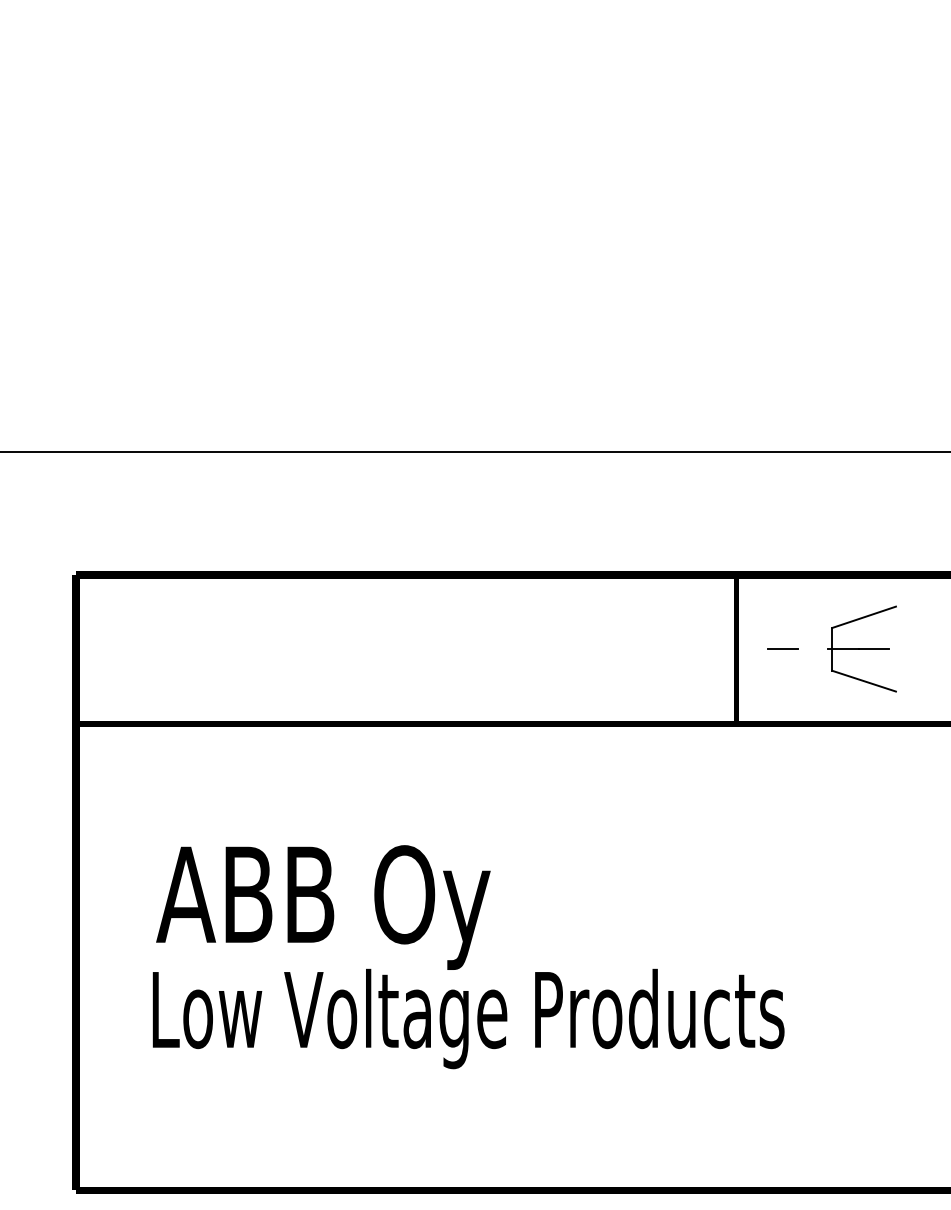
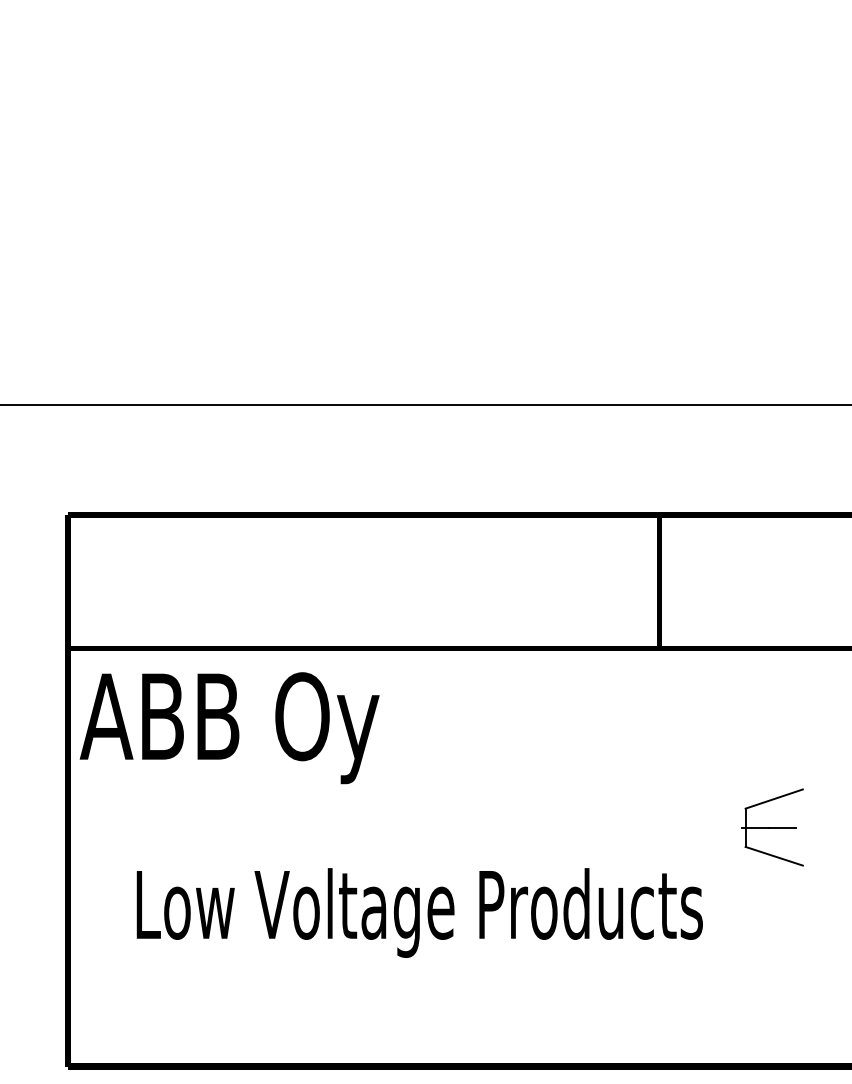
line: (782, 649) -> (701, 581), removed
part: (862, 649) -> (772, 827), moved
text: (323, 907) -> (229, 728), moved

